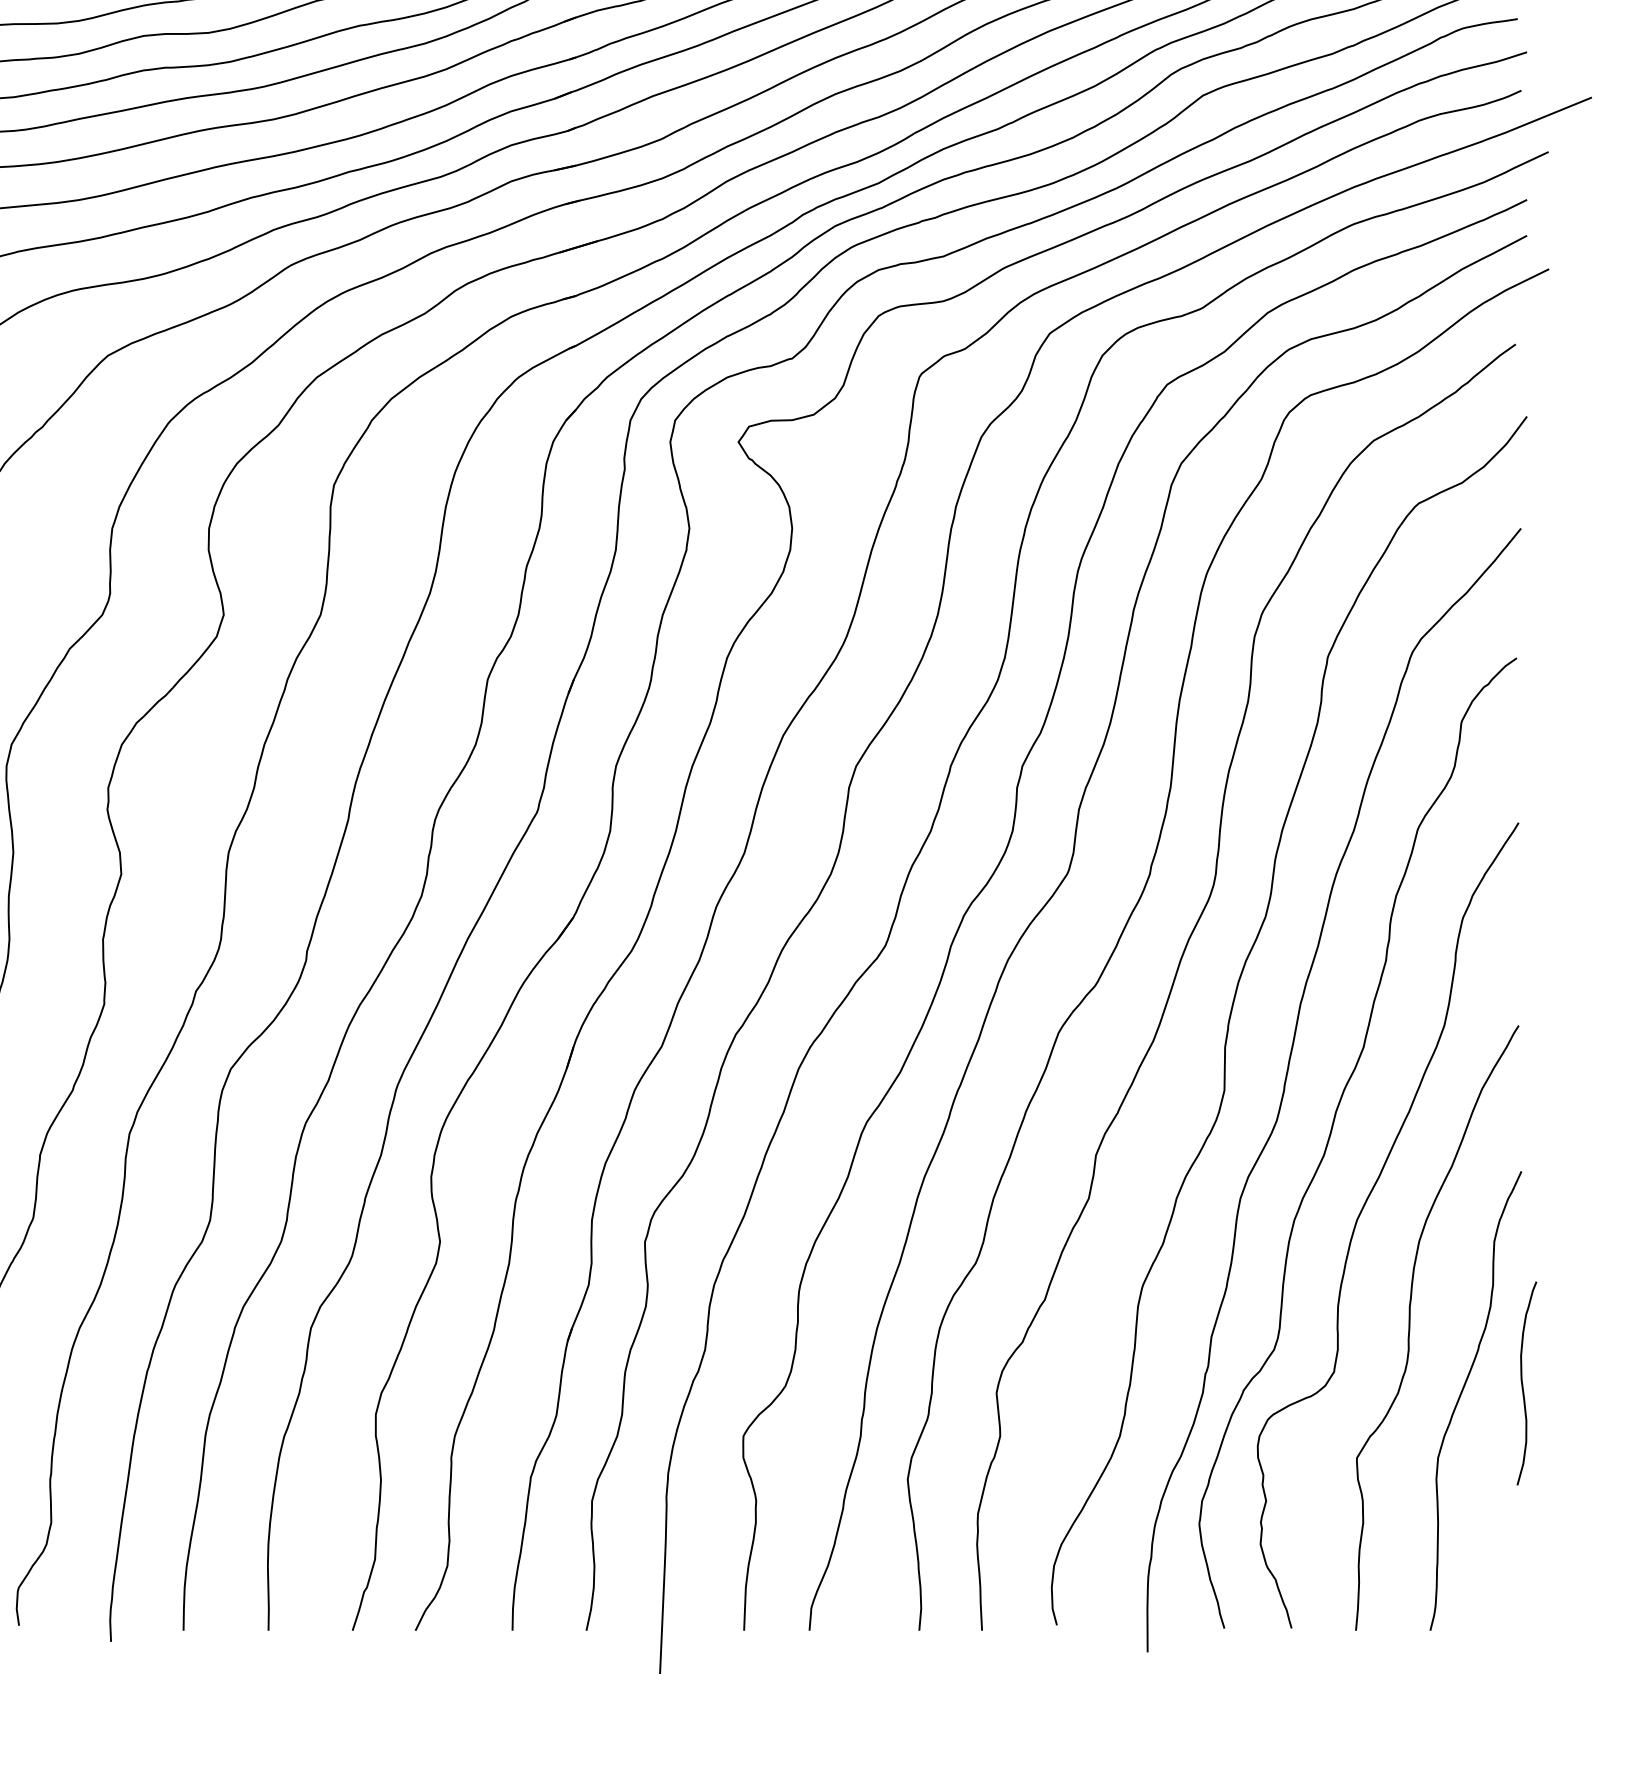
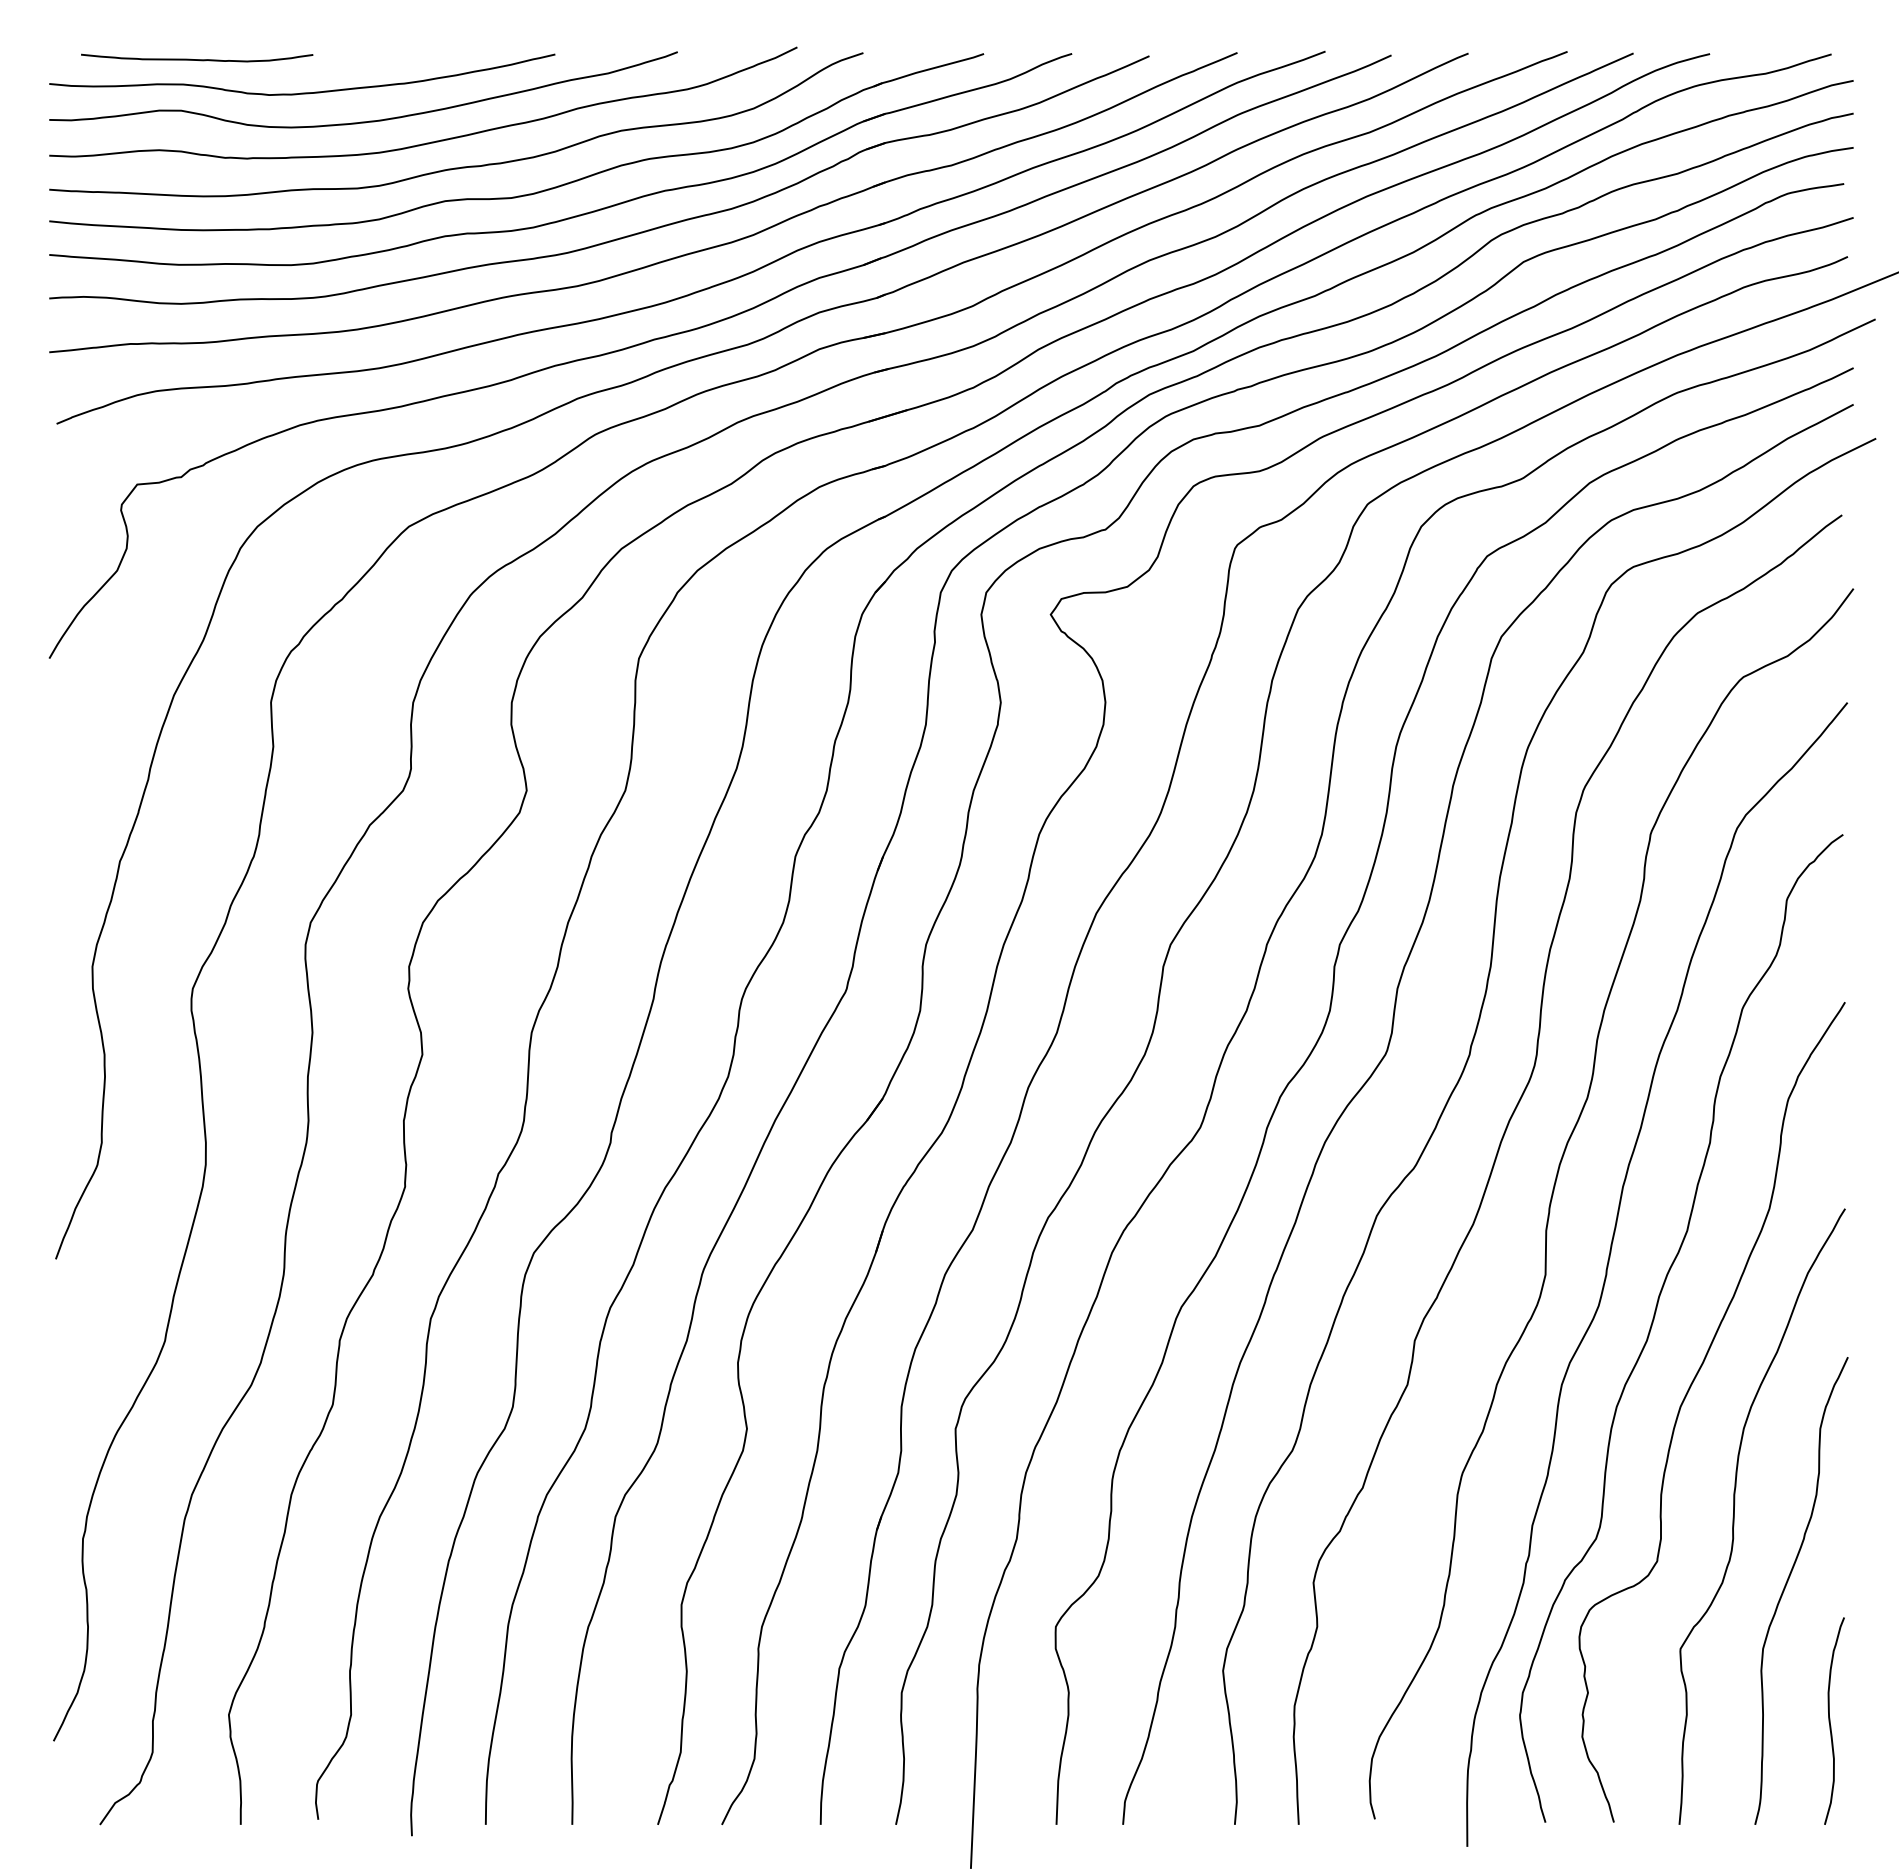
curve: (1522, 1382) -> (1830, 1720), moved

